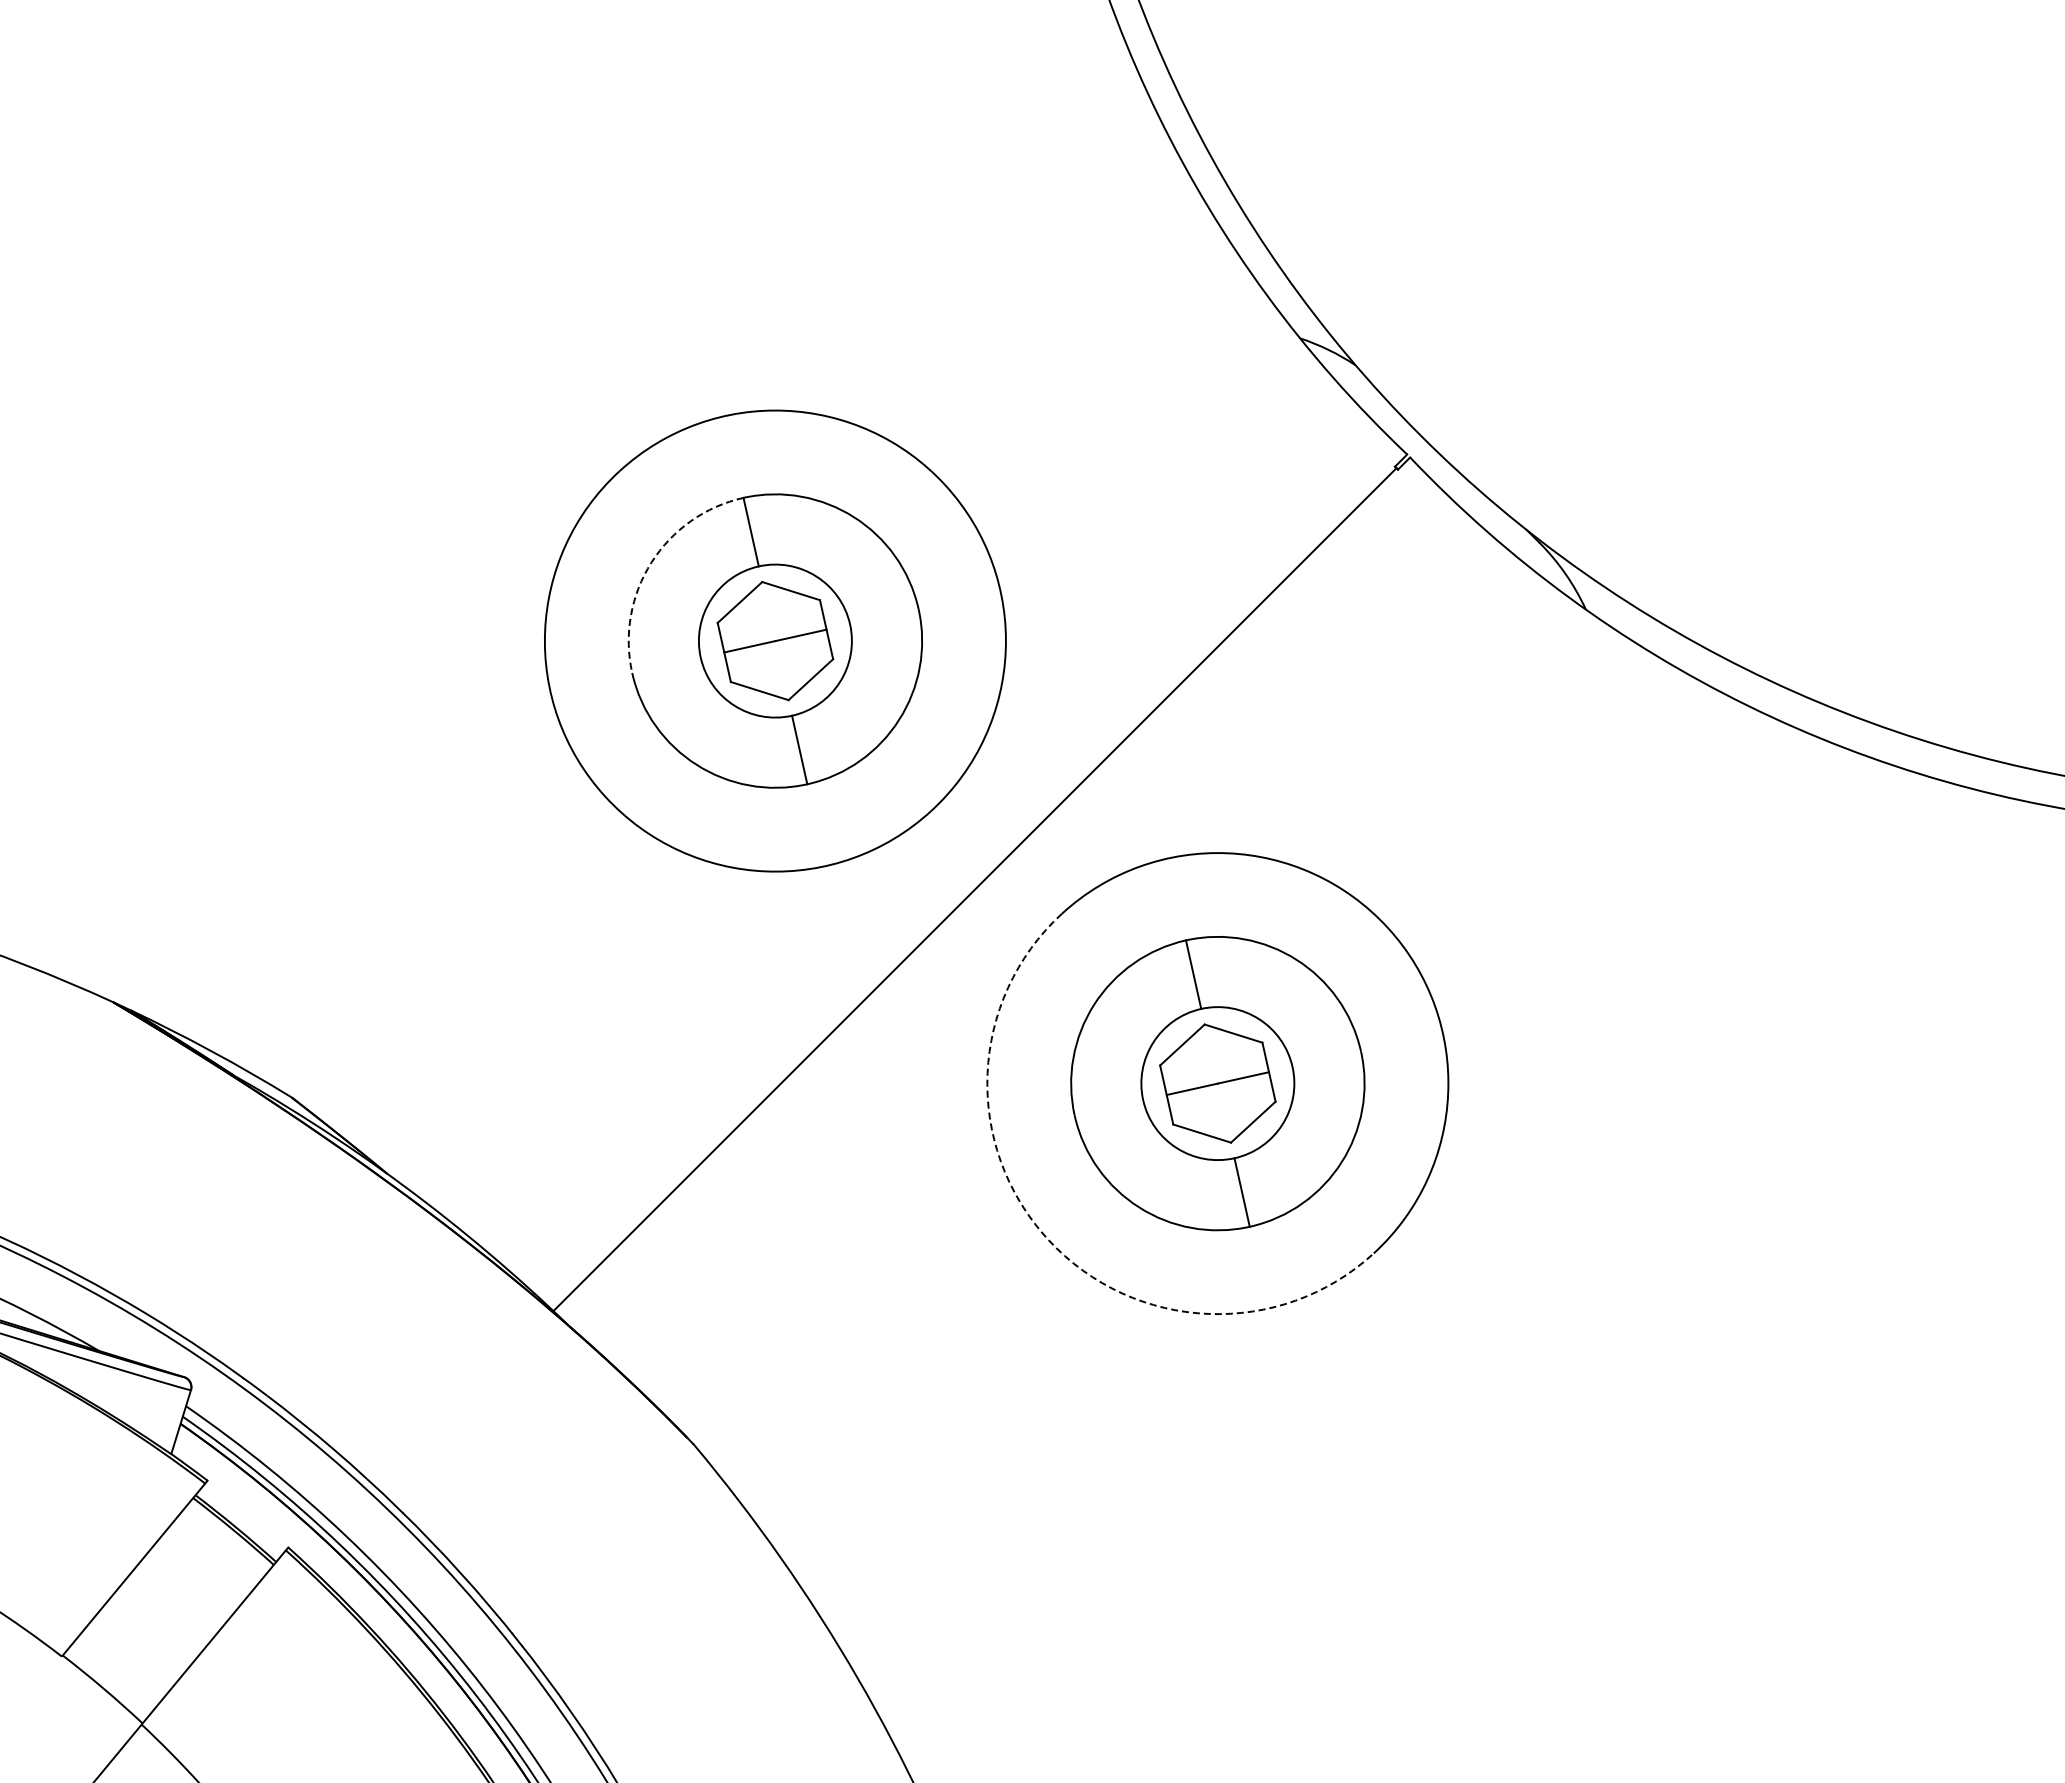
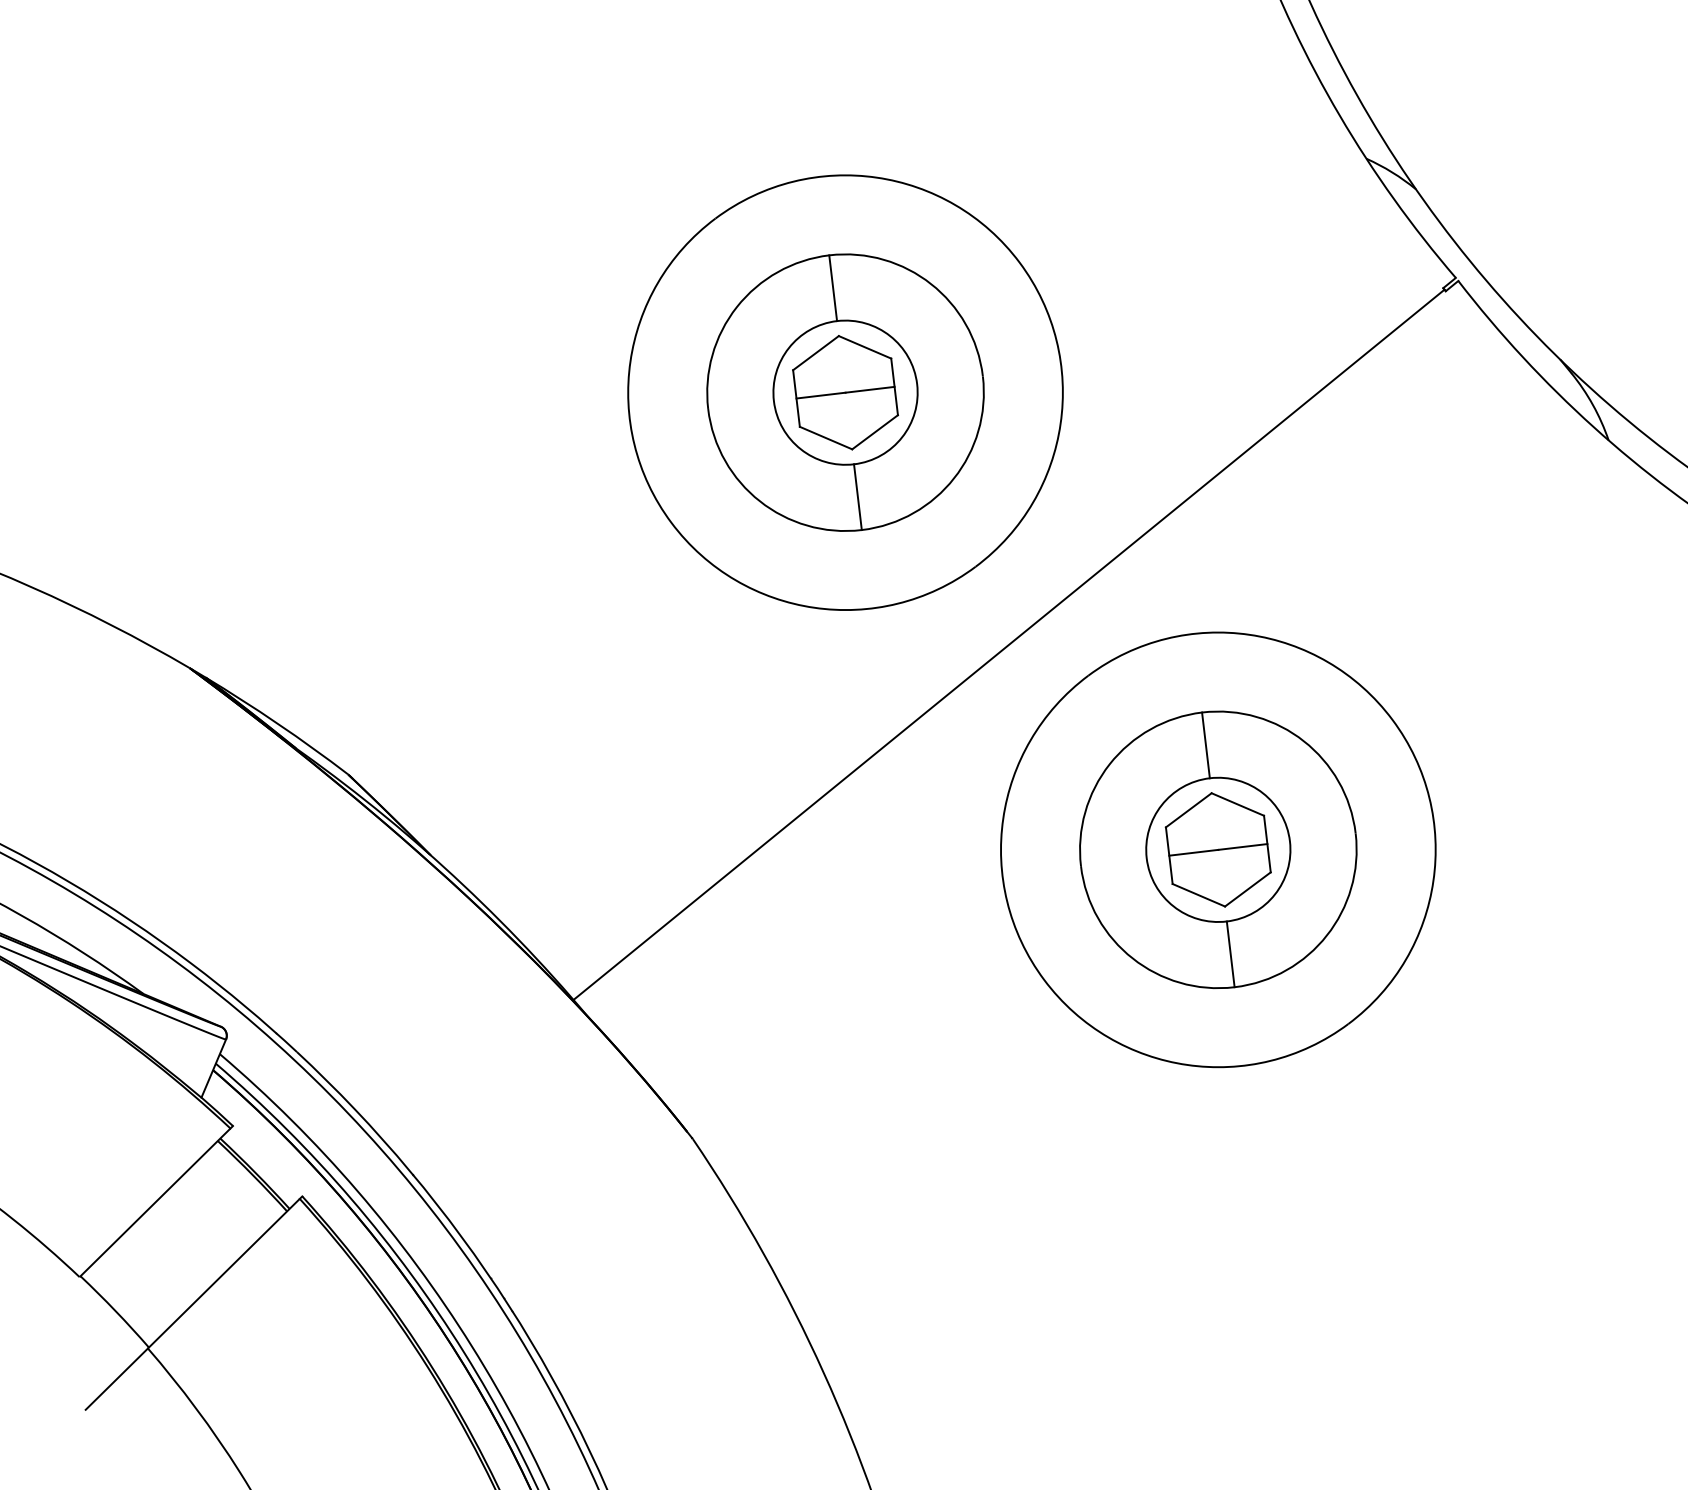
arc: (651, 562) -> (736, 307), dashed -> solid
arc: (1048, 1239) -> (1044, 979), dashed -> solid

